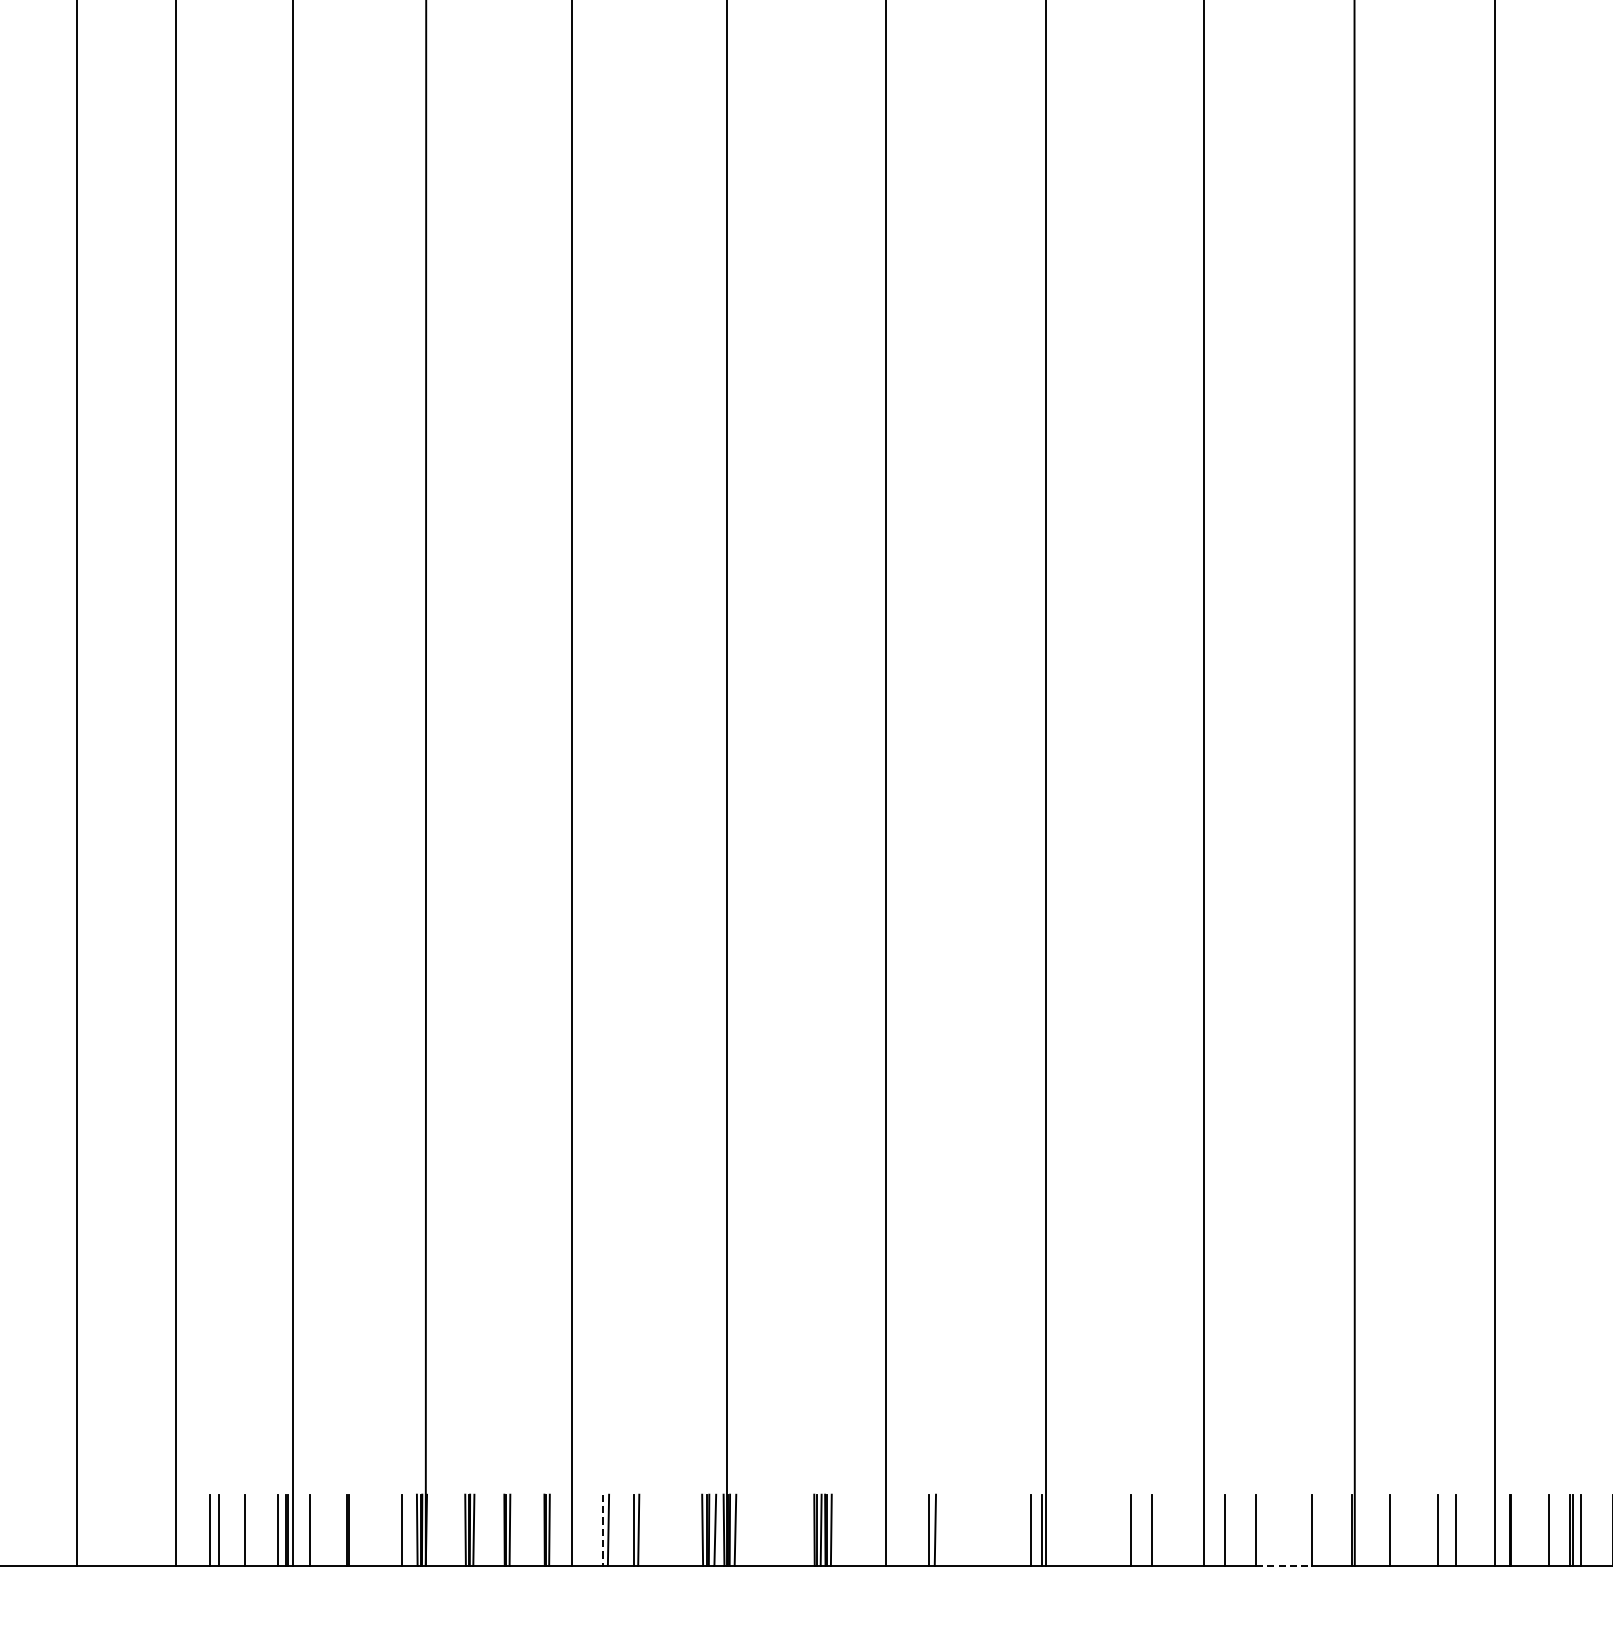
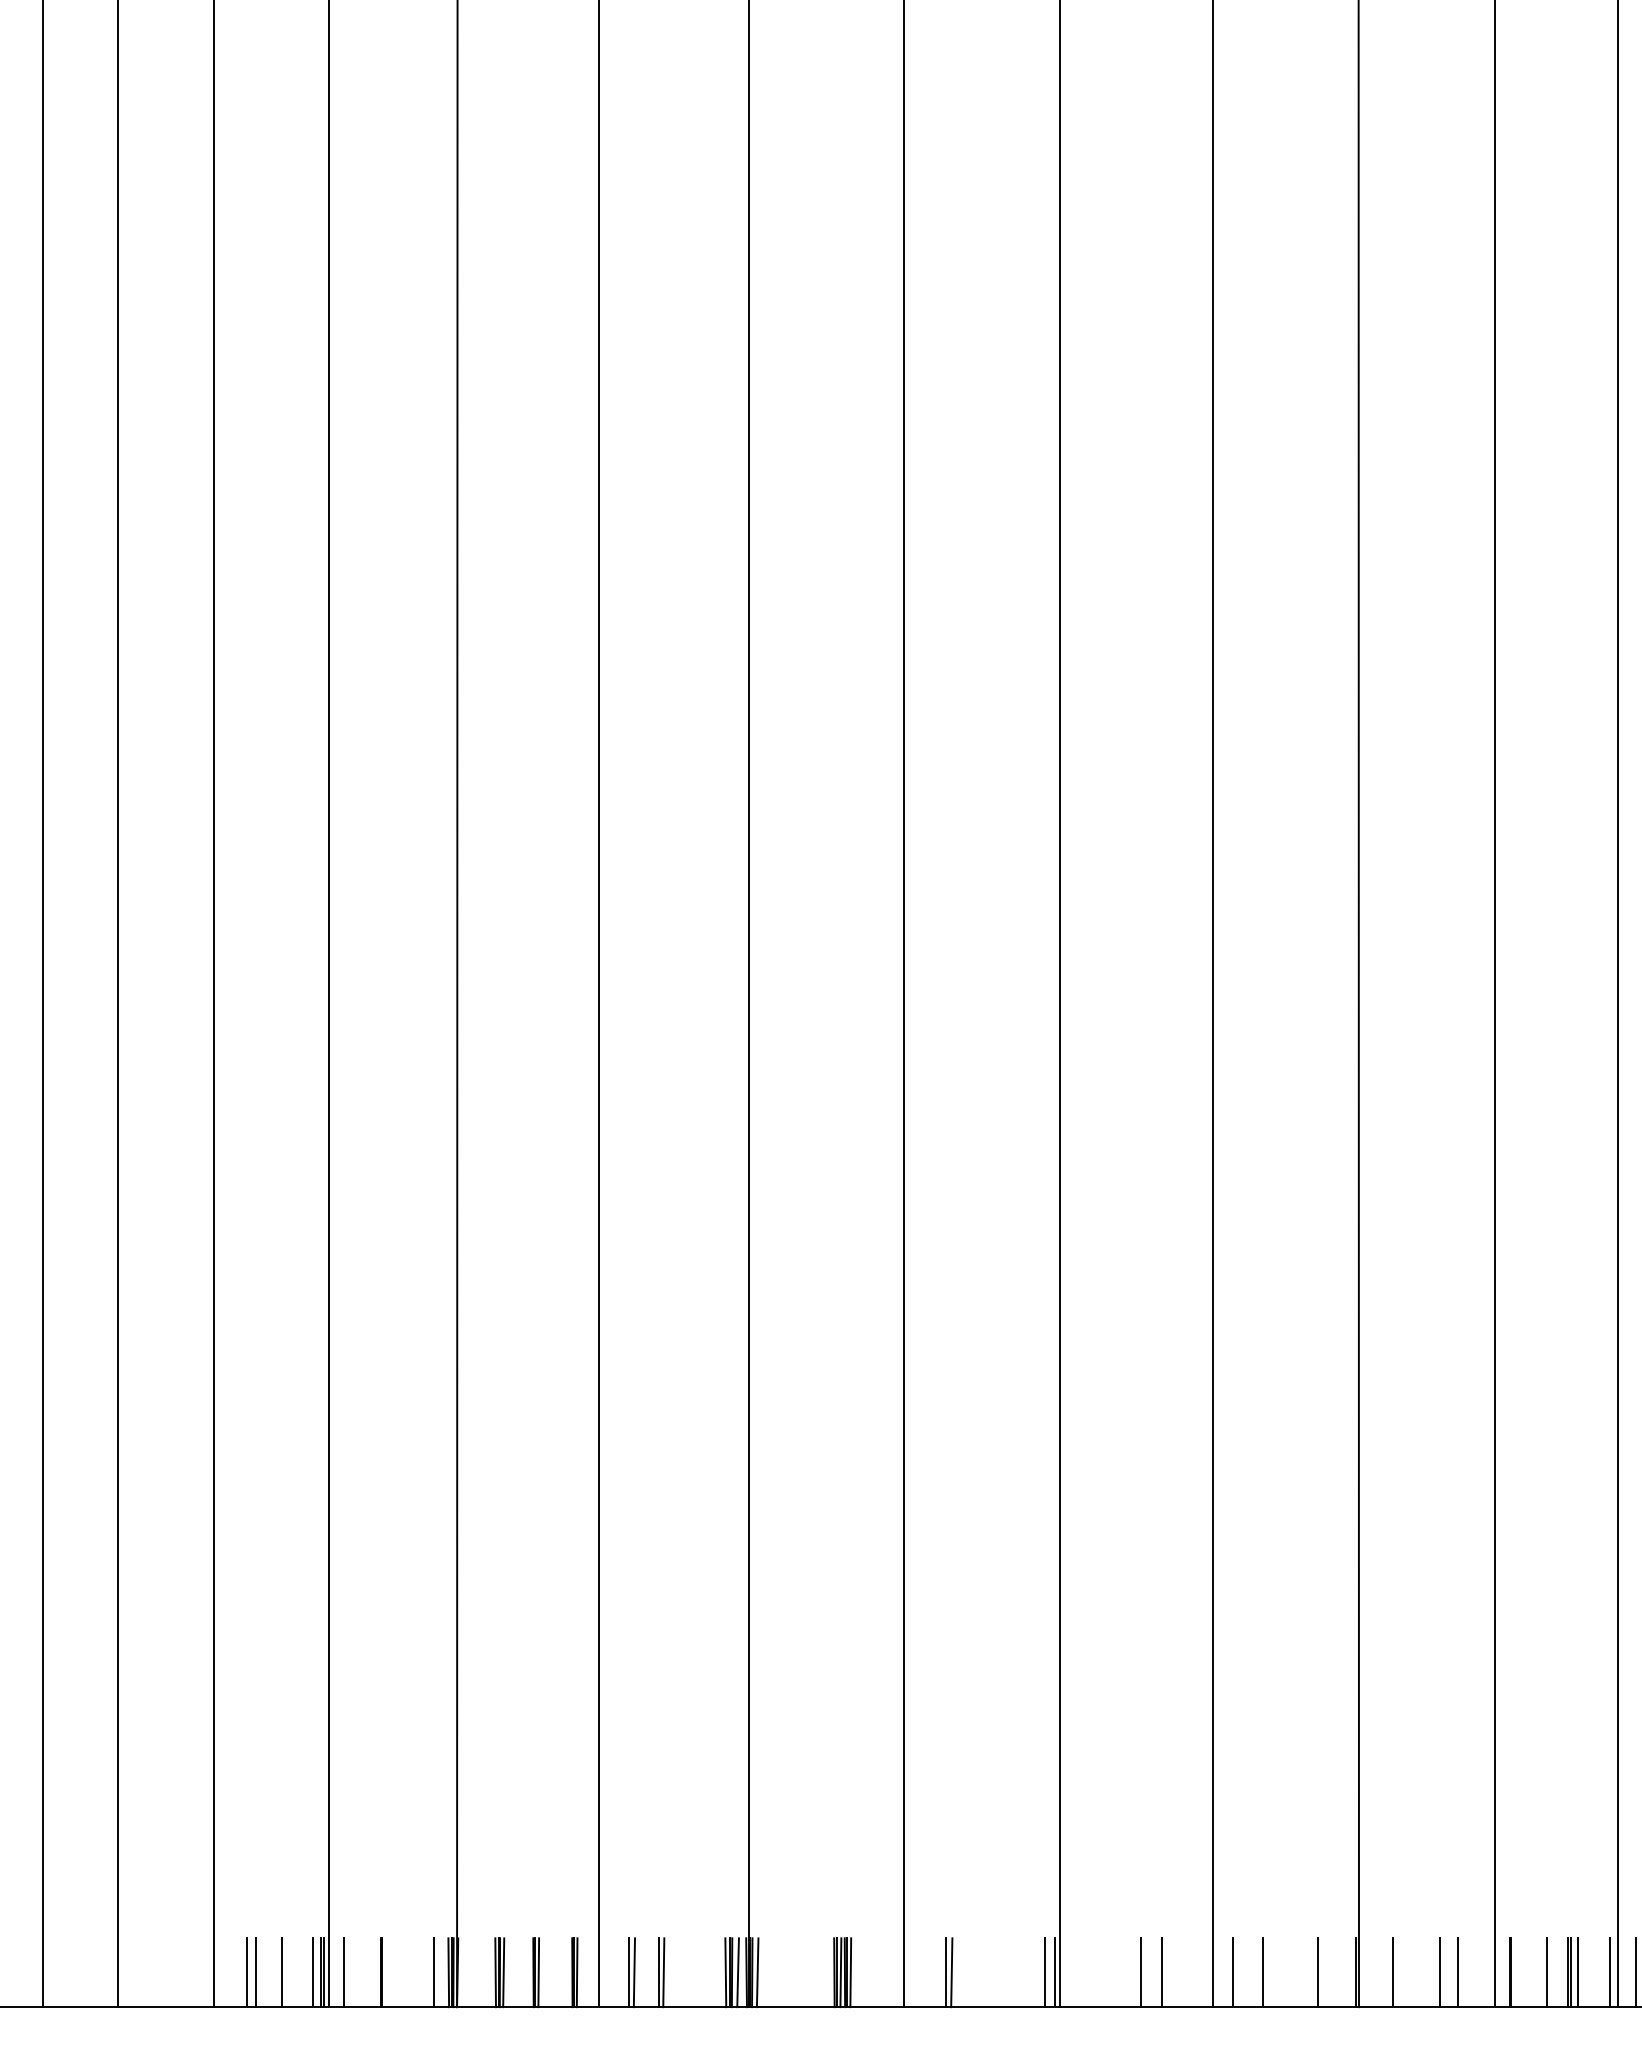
line: (602, 1530) -> (628, 1973), dashed -> solid
line: (1284, 1565) -> (1290, 2007), dashed -> solid

